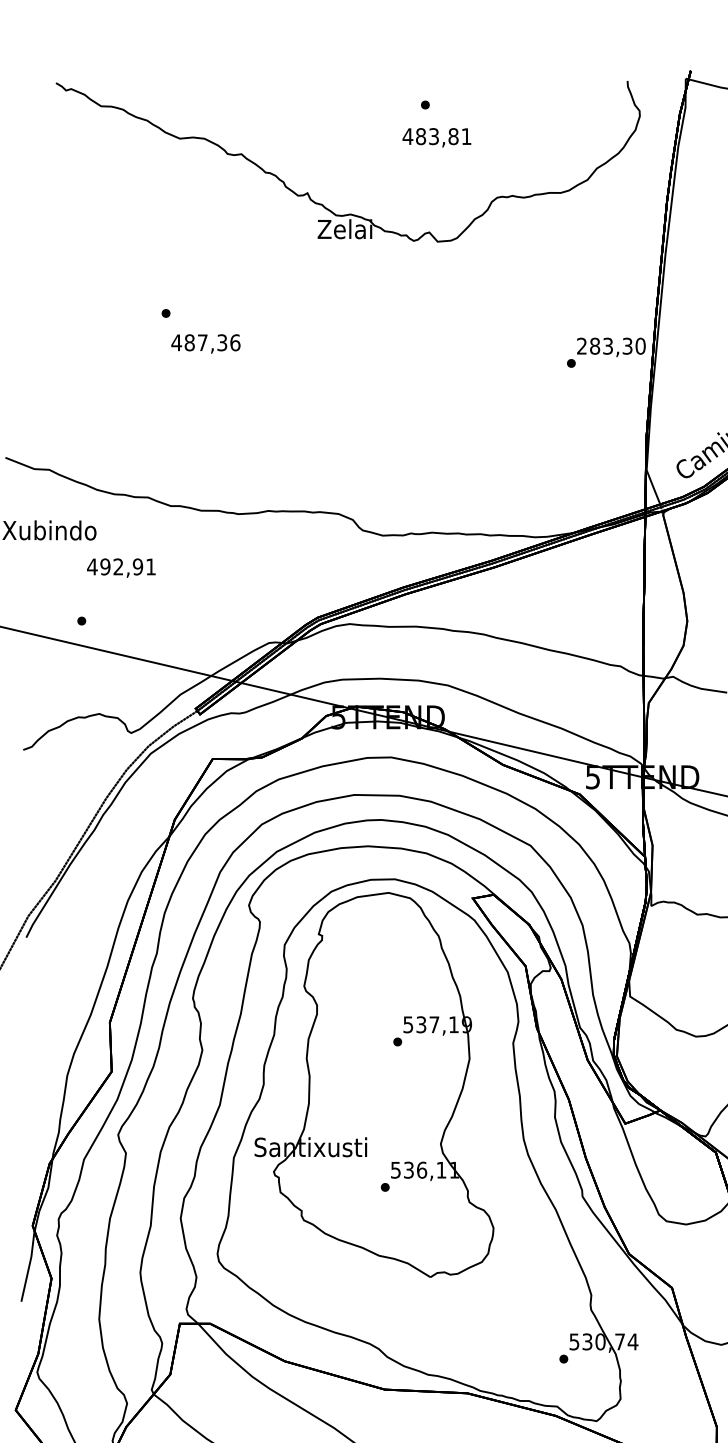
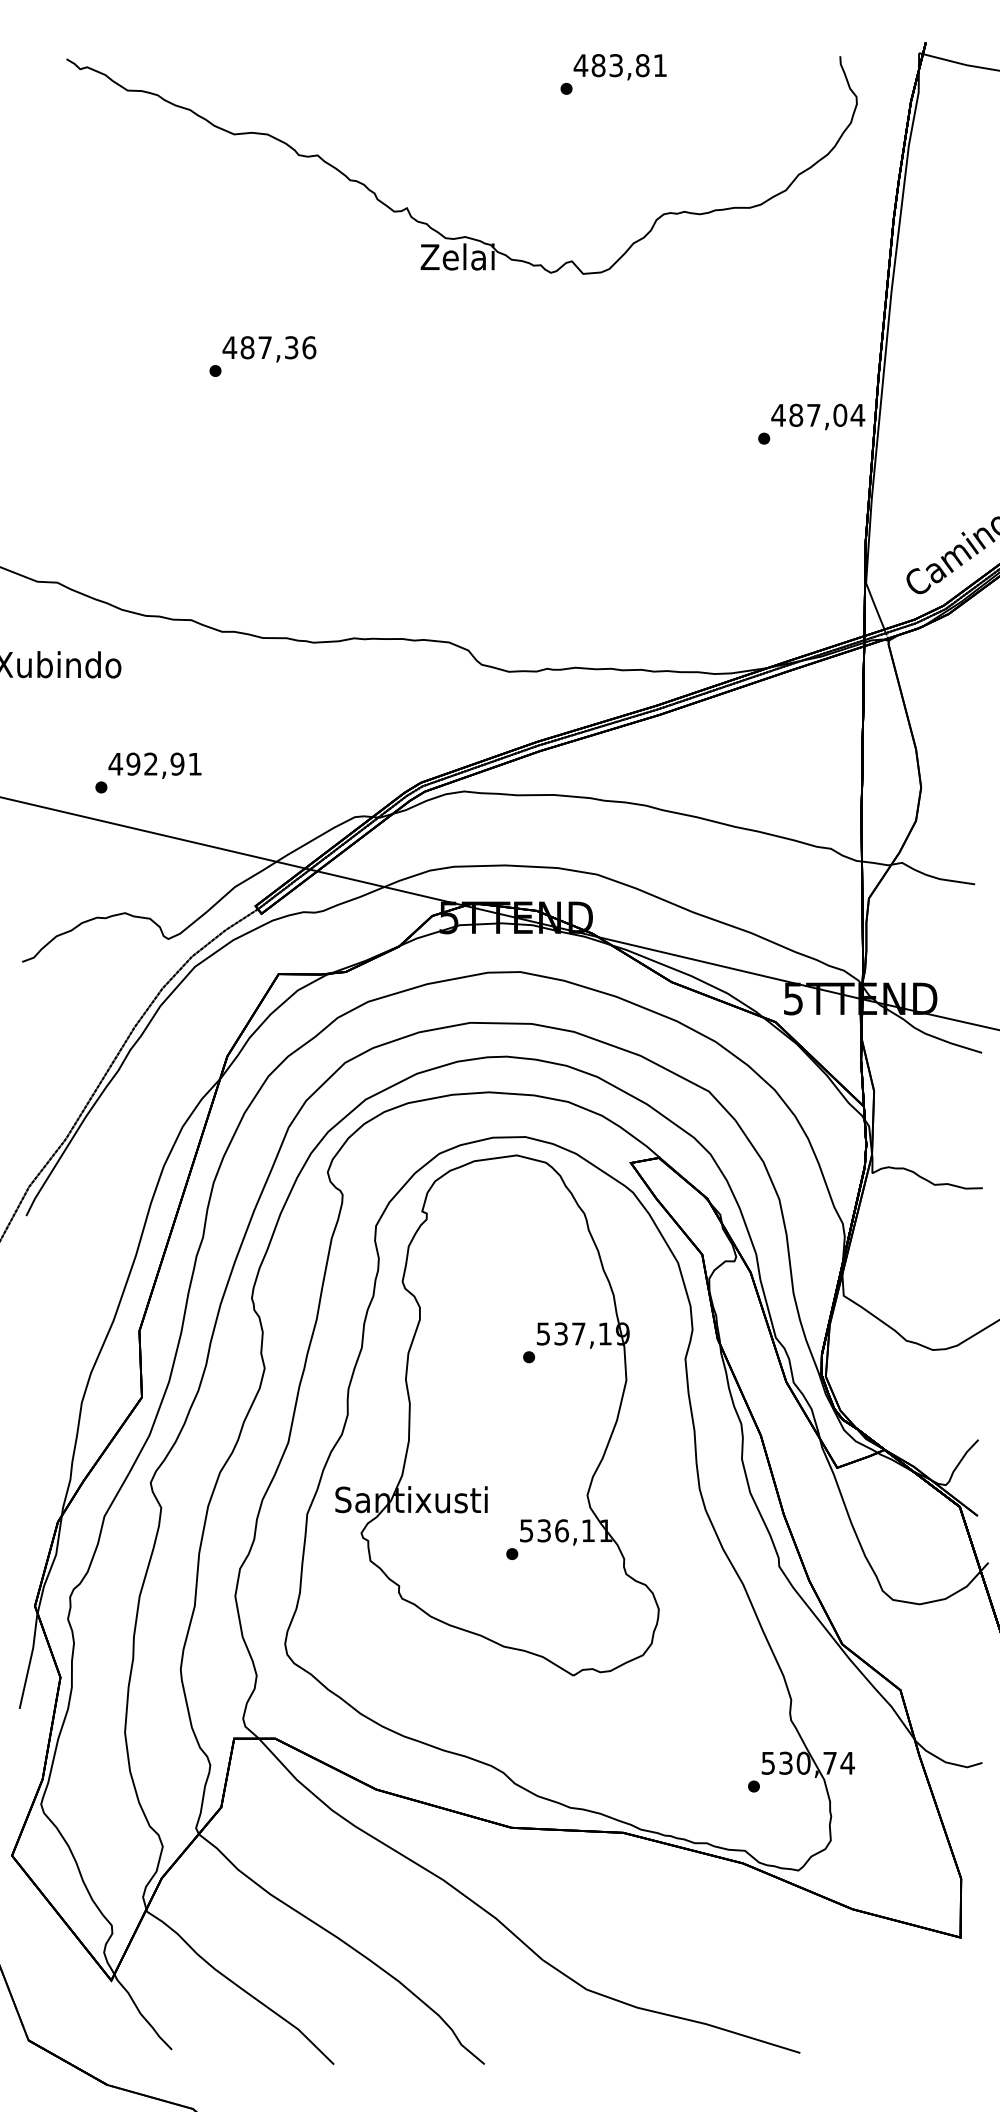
text: (436, 138) -> (619, 67), moved
text: (205, 344) -> (269, 349), moved
text: (611, 345) -> (818, 414), 283,30 -> 487,04
text: (121, 567) -> (154, 765), moved

